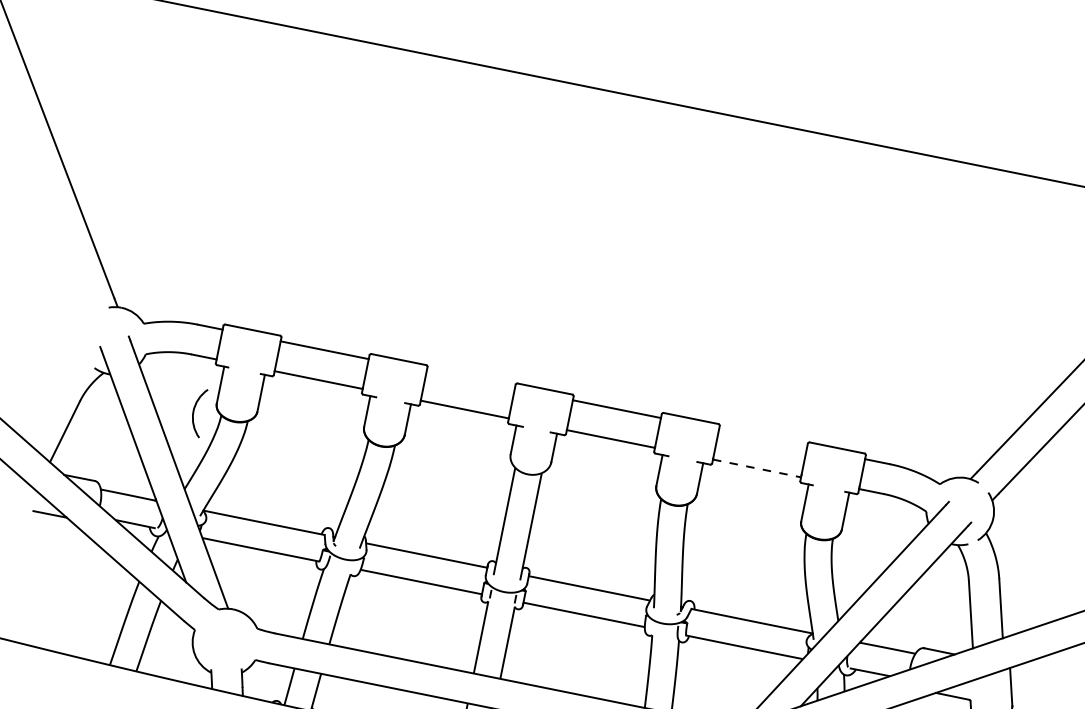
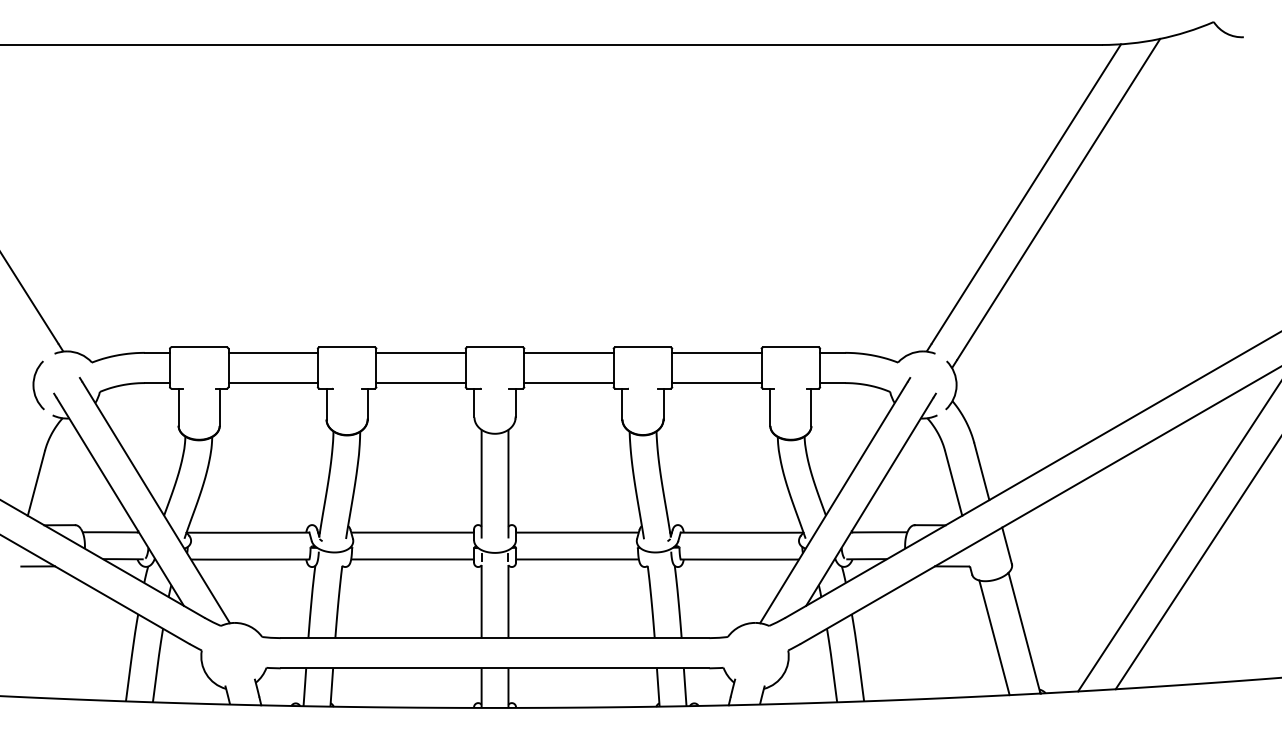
line: (470, 379) -> (420, 352), added
arc: (194, 411) -> (34, 385), moved
line: (762, 438) -> (716, 352), added
line: (756, 468) -> (716, 383), dashed -> solid

